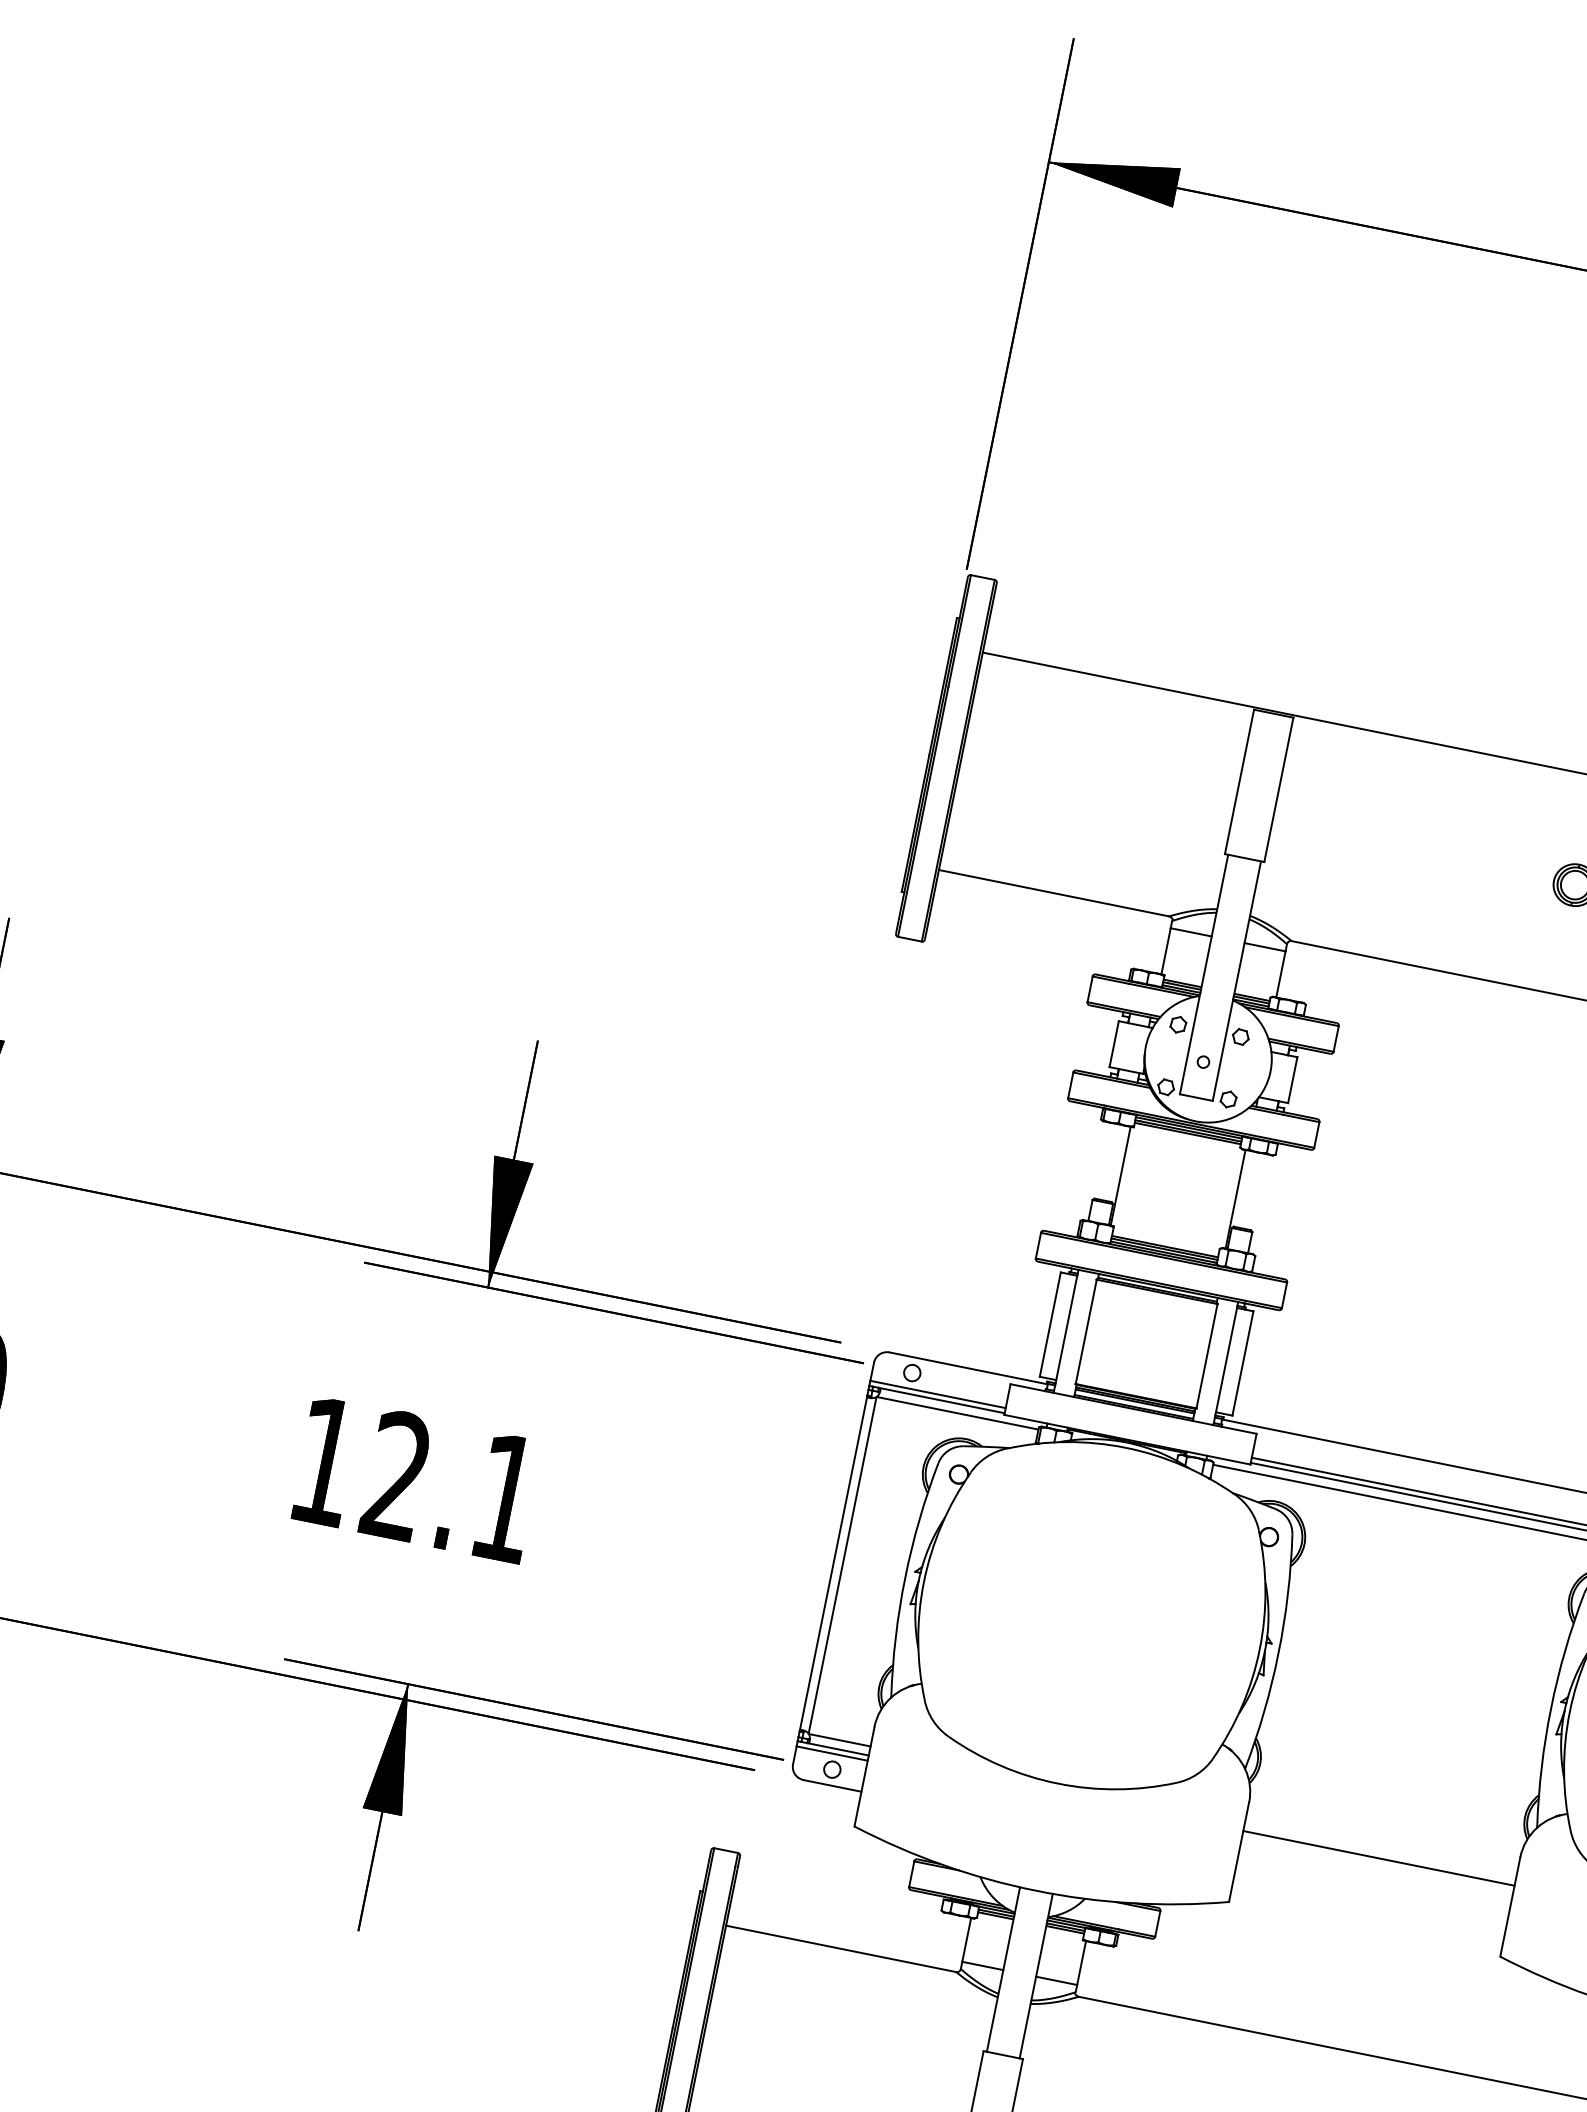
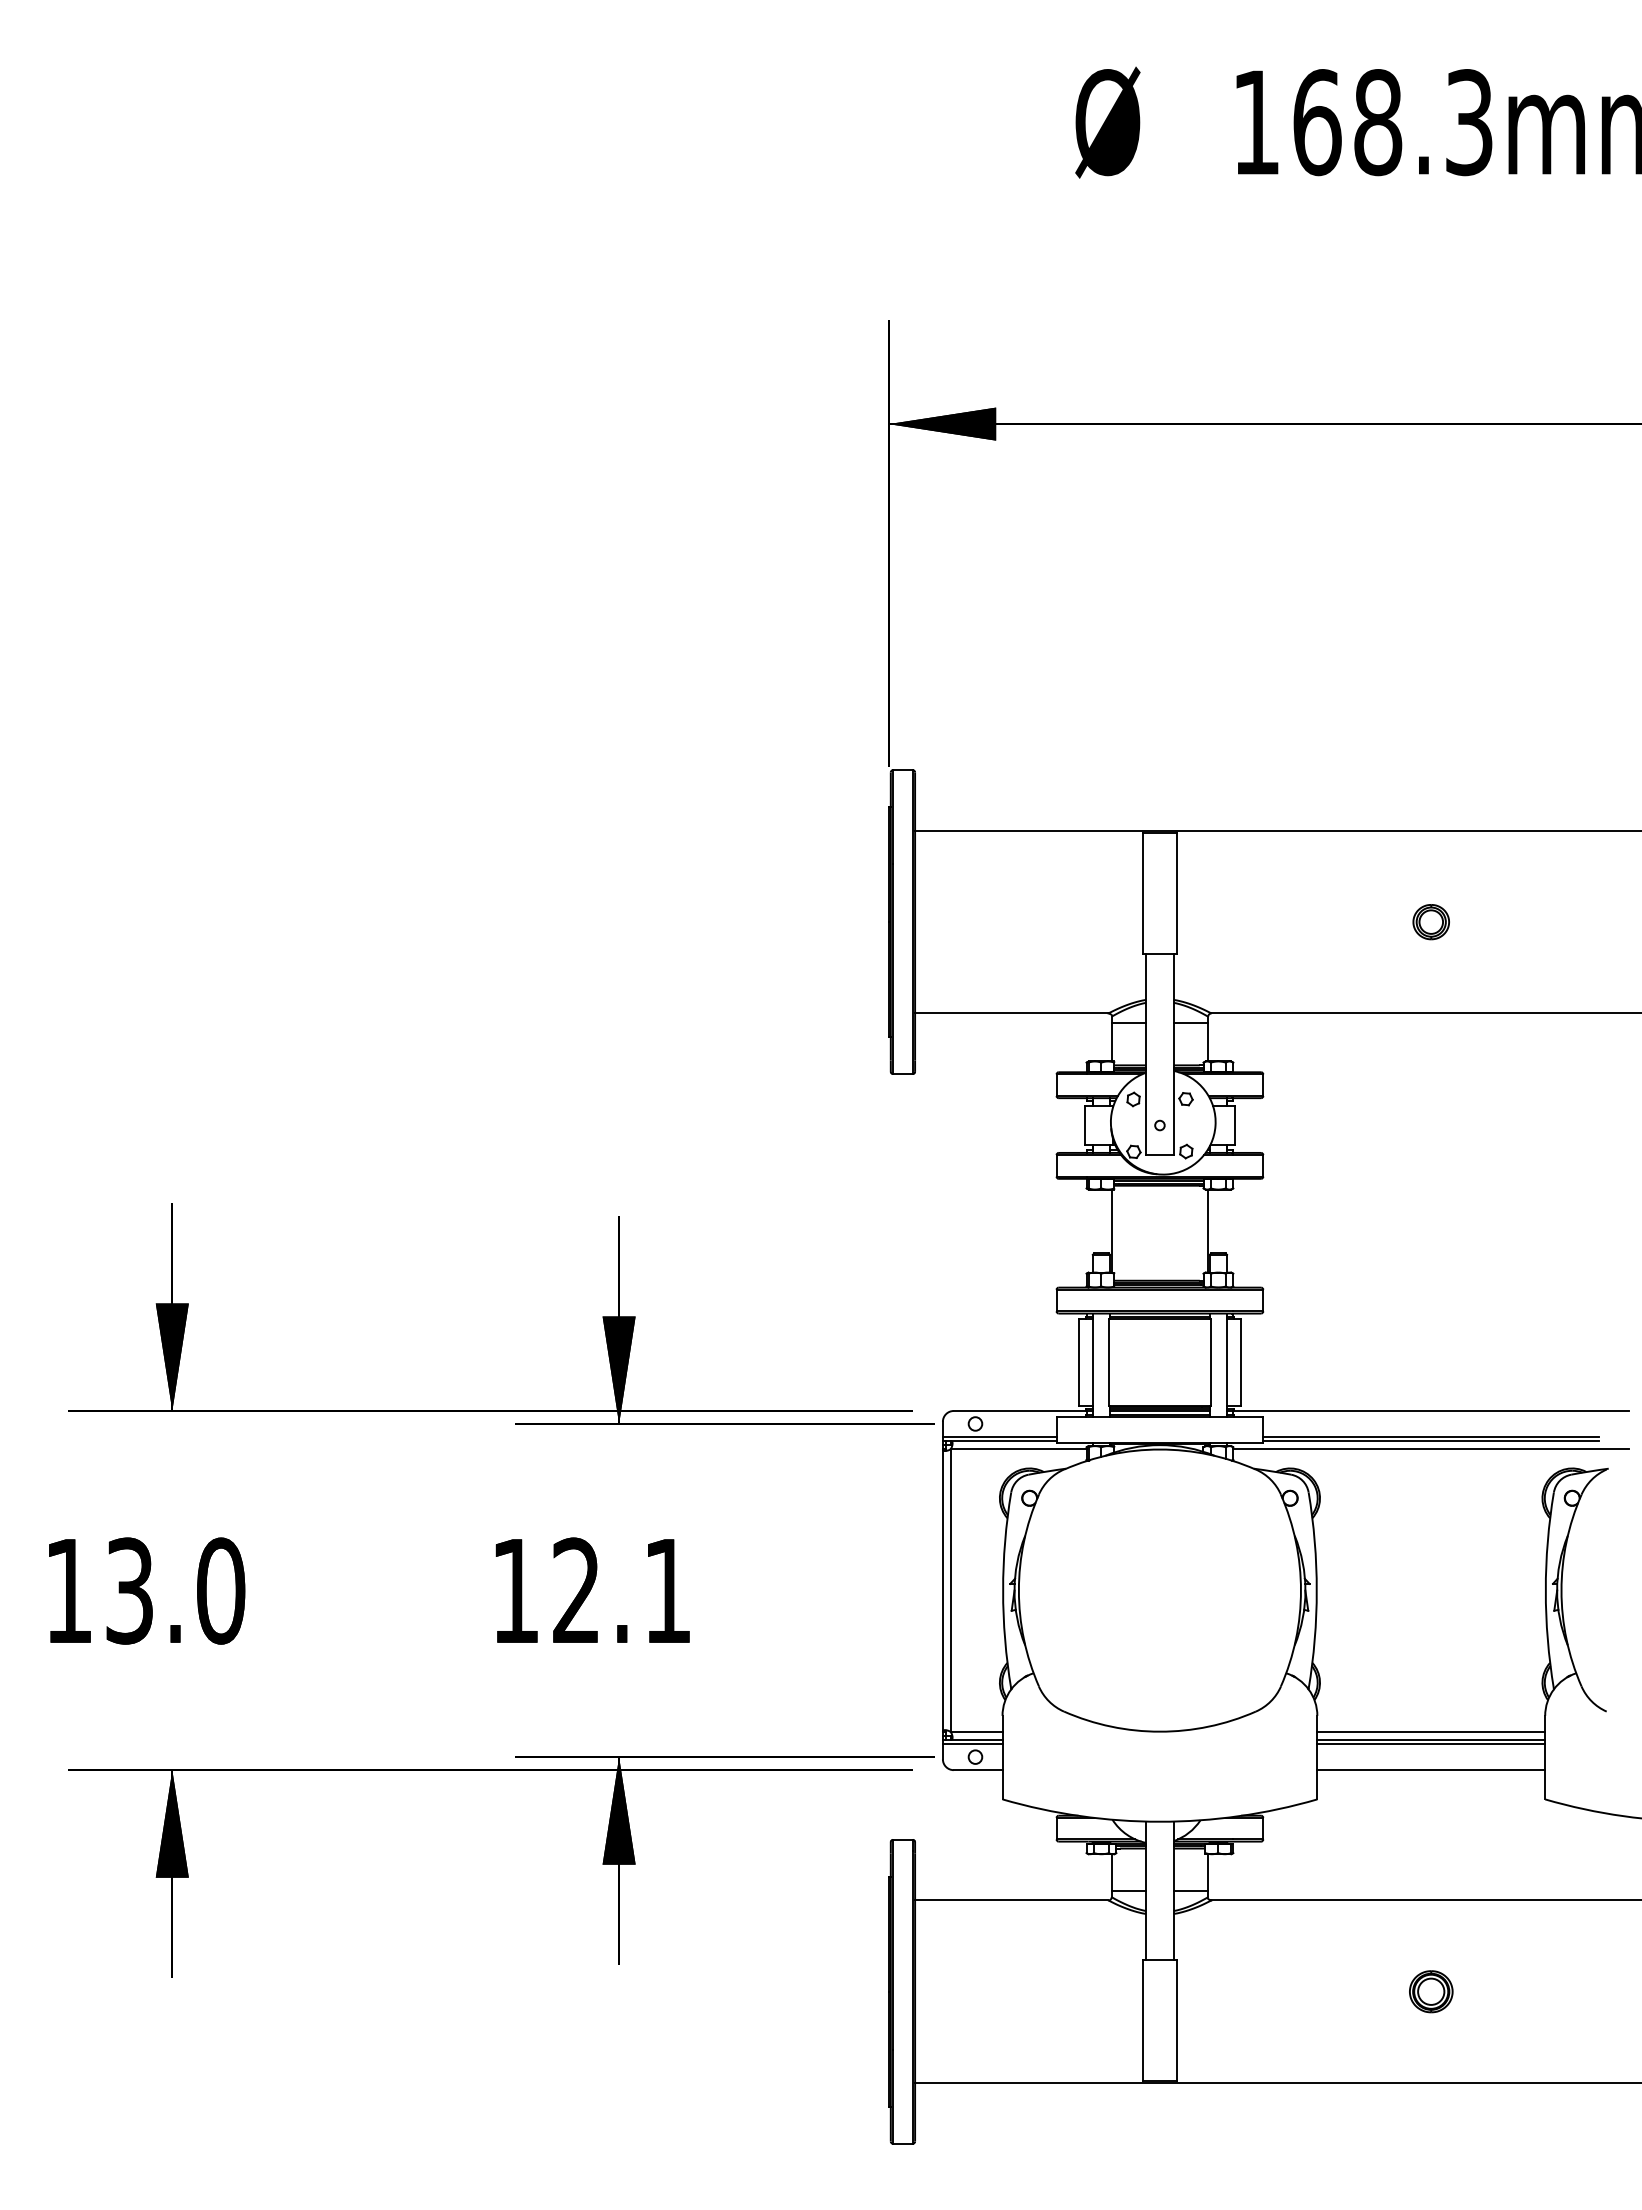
line: (1381, 1849) -> (1431, 1732), added
line: (1378, 1864) -> (1431, 1744), added
line: (1371, 1894) -> (1431, 1770), added

